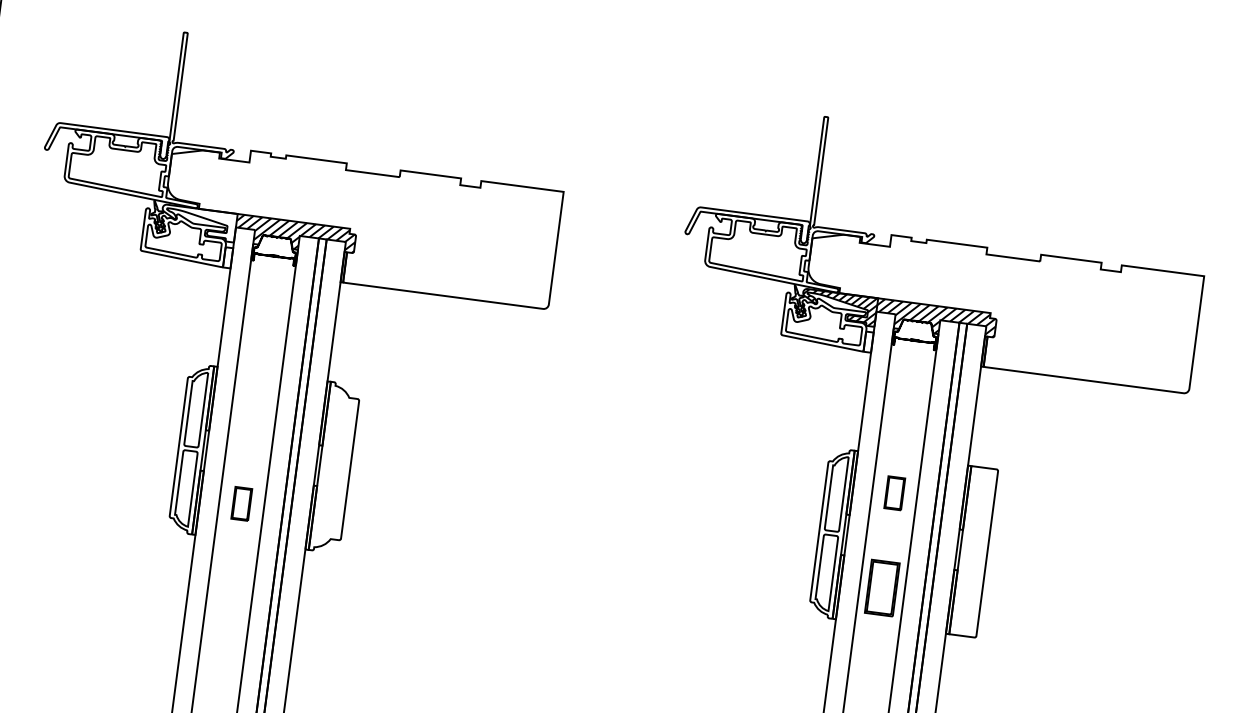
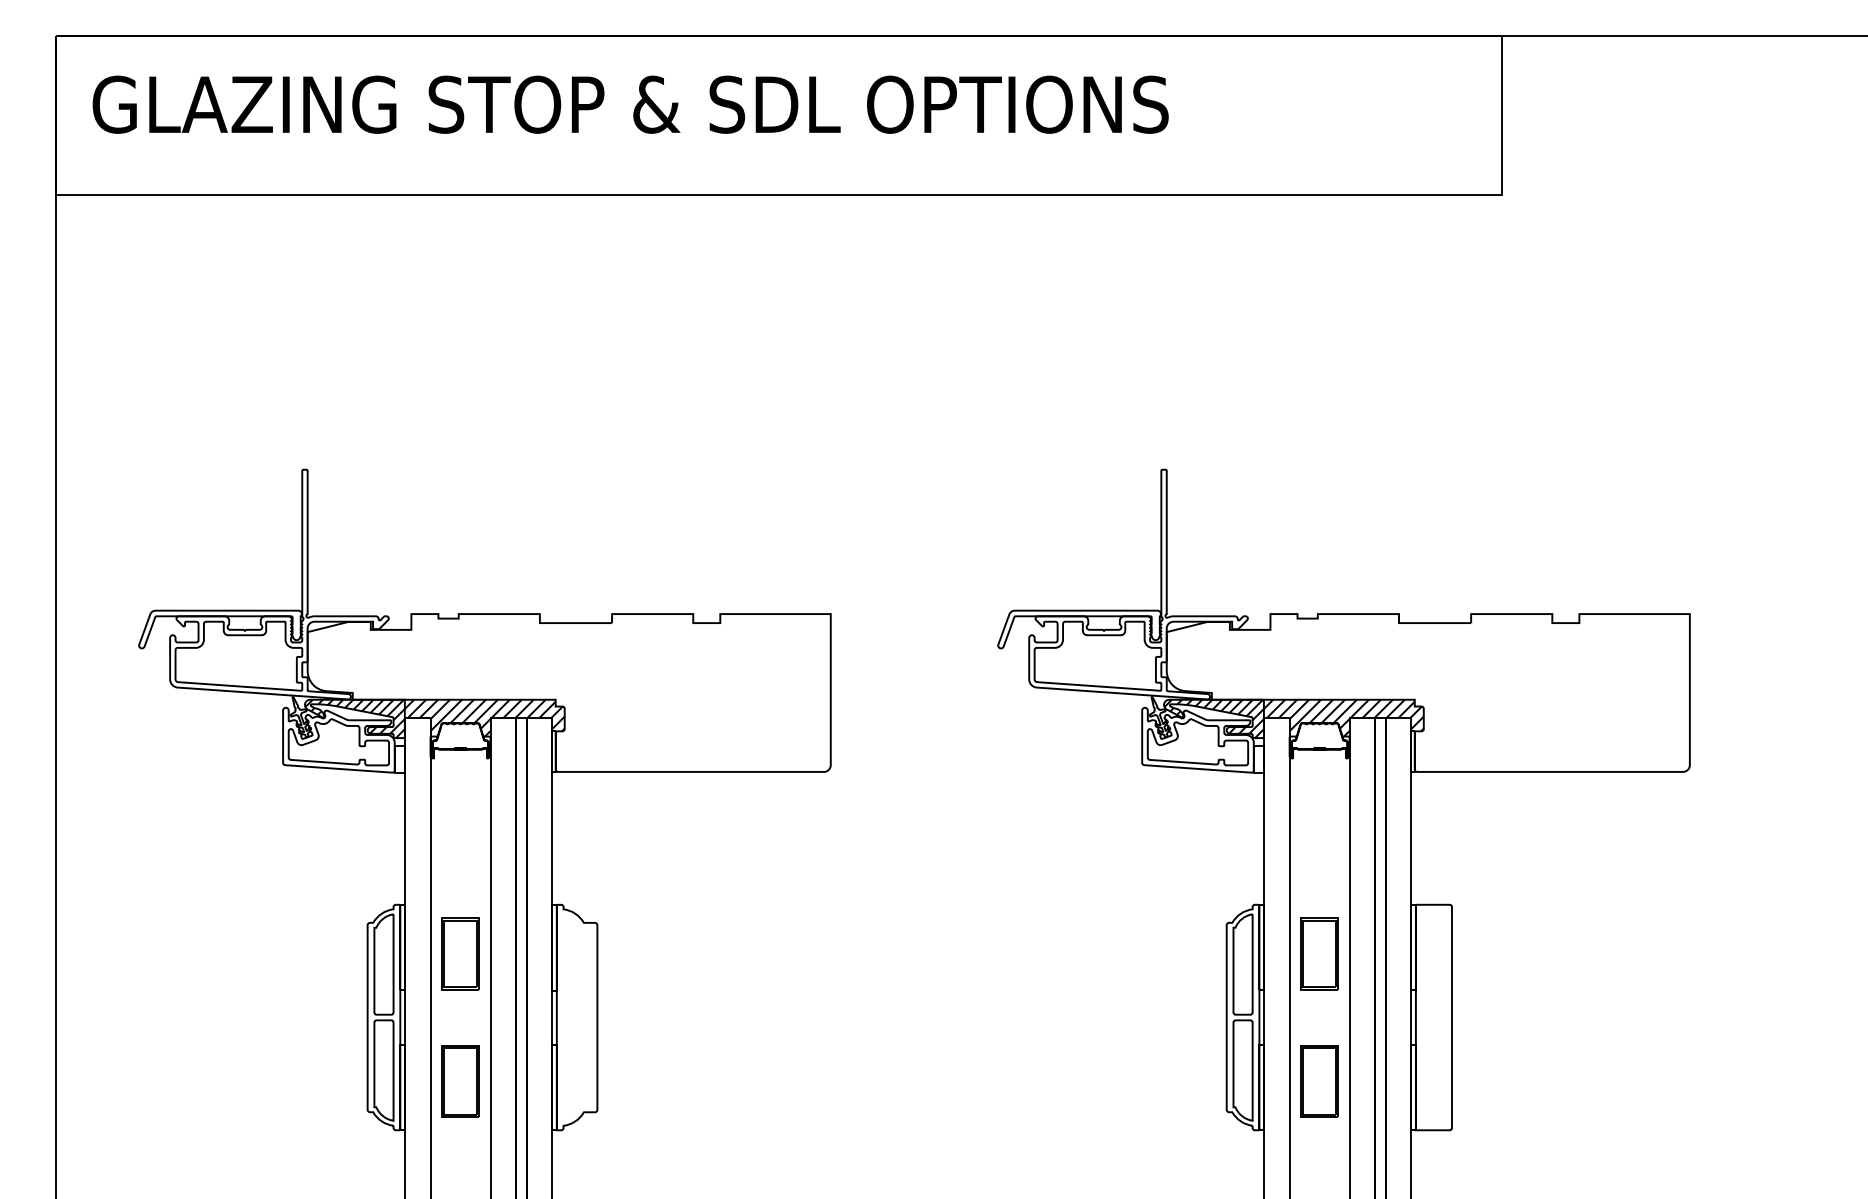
hatch: (198, 223) -> (354, 718), added
part: (254, 408) -> (460, 953), added
part: (894, 492) -> (1319, 953), size x1.67
part: (241, 504) -> (460, 1081), size x1.67

